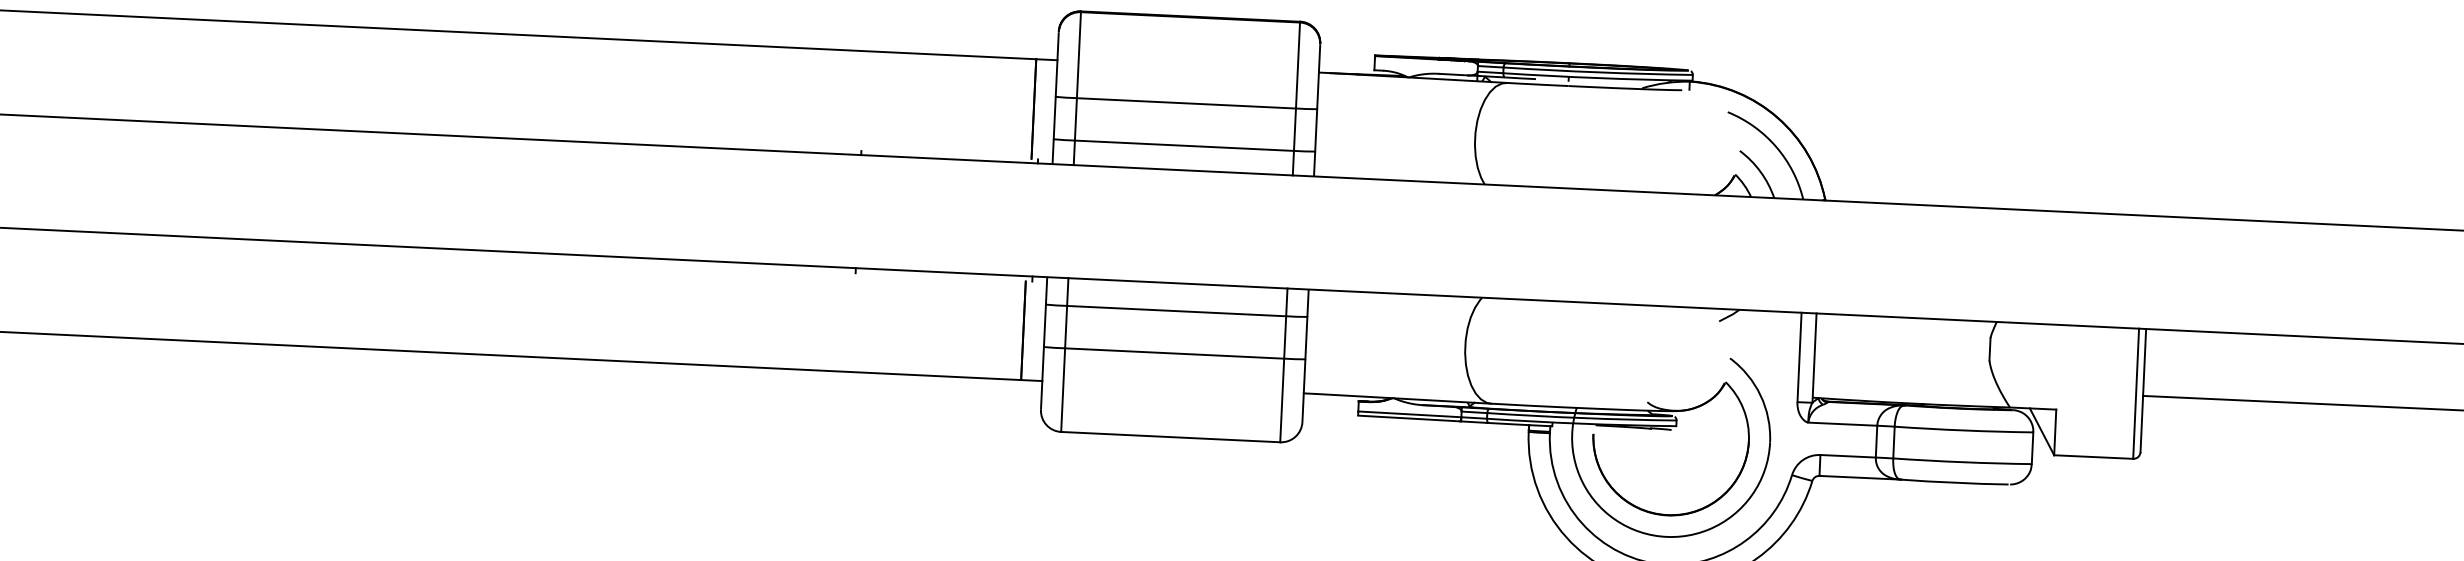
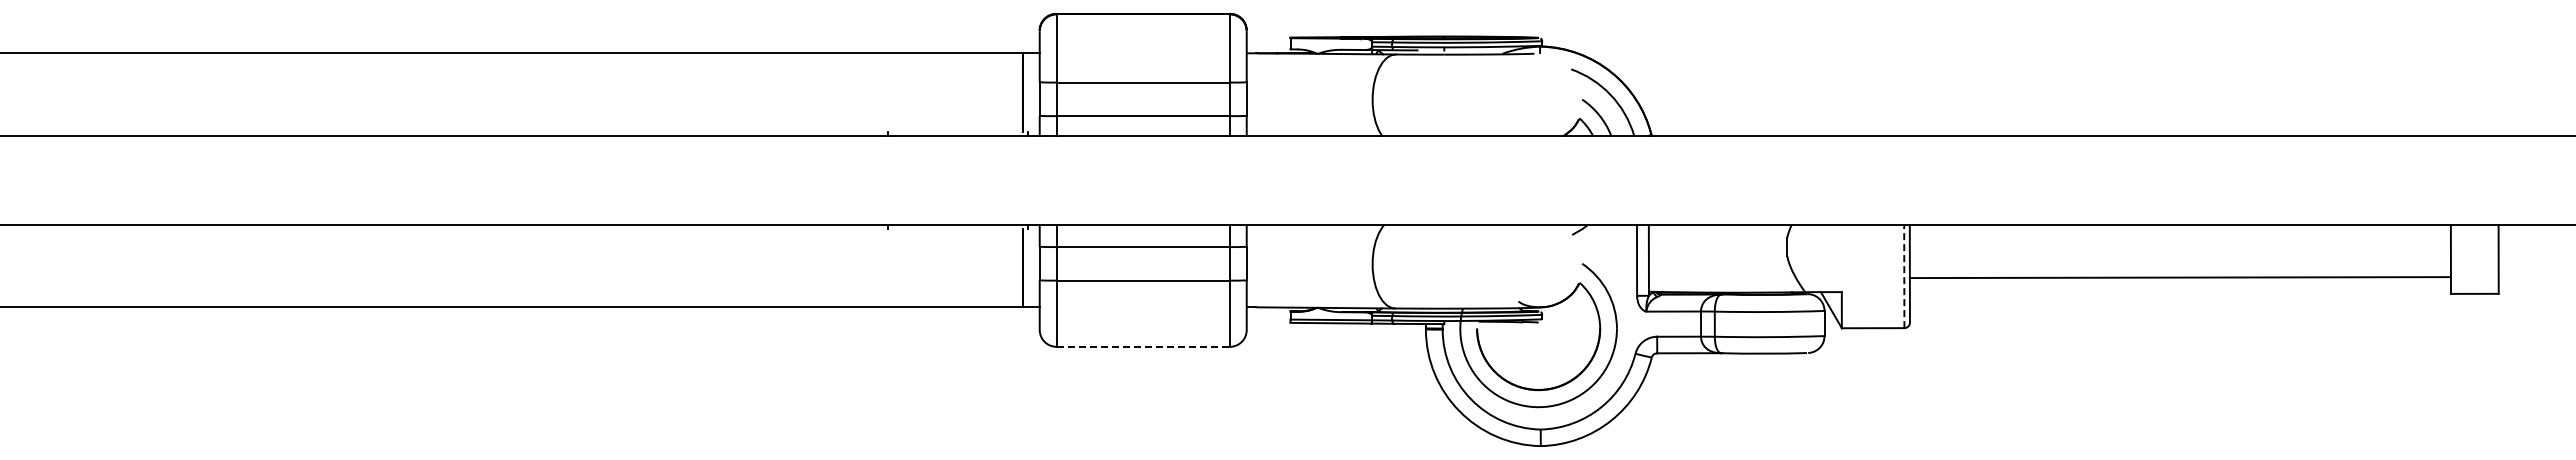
line: (2136, 393) -> (1904, 276), solid -> dashed
line: (1171, 436) -> (1143, 346), solid -> dashed

